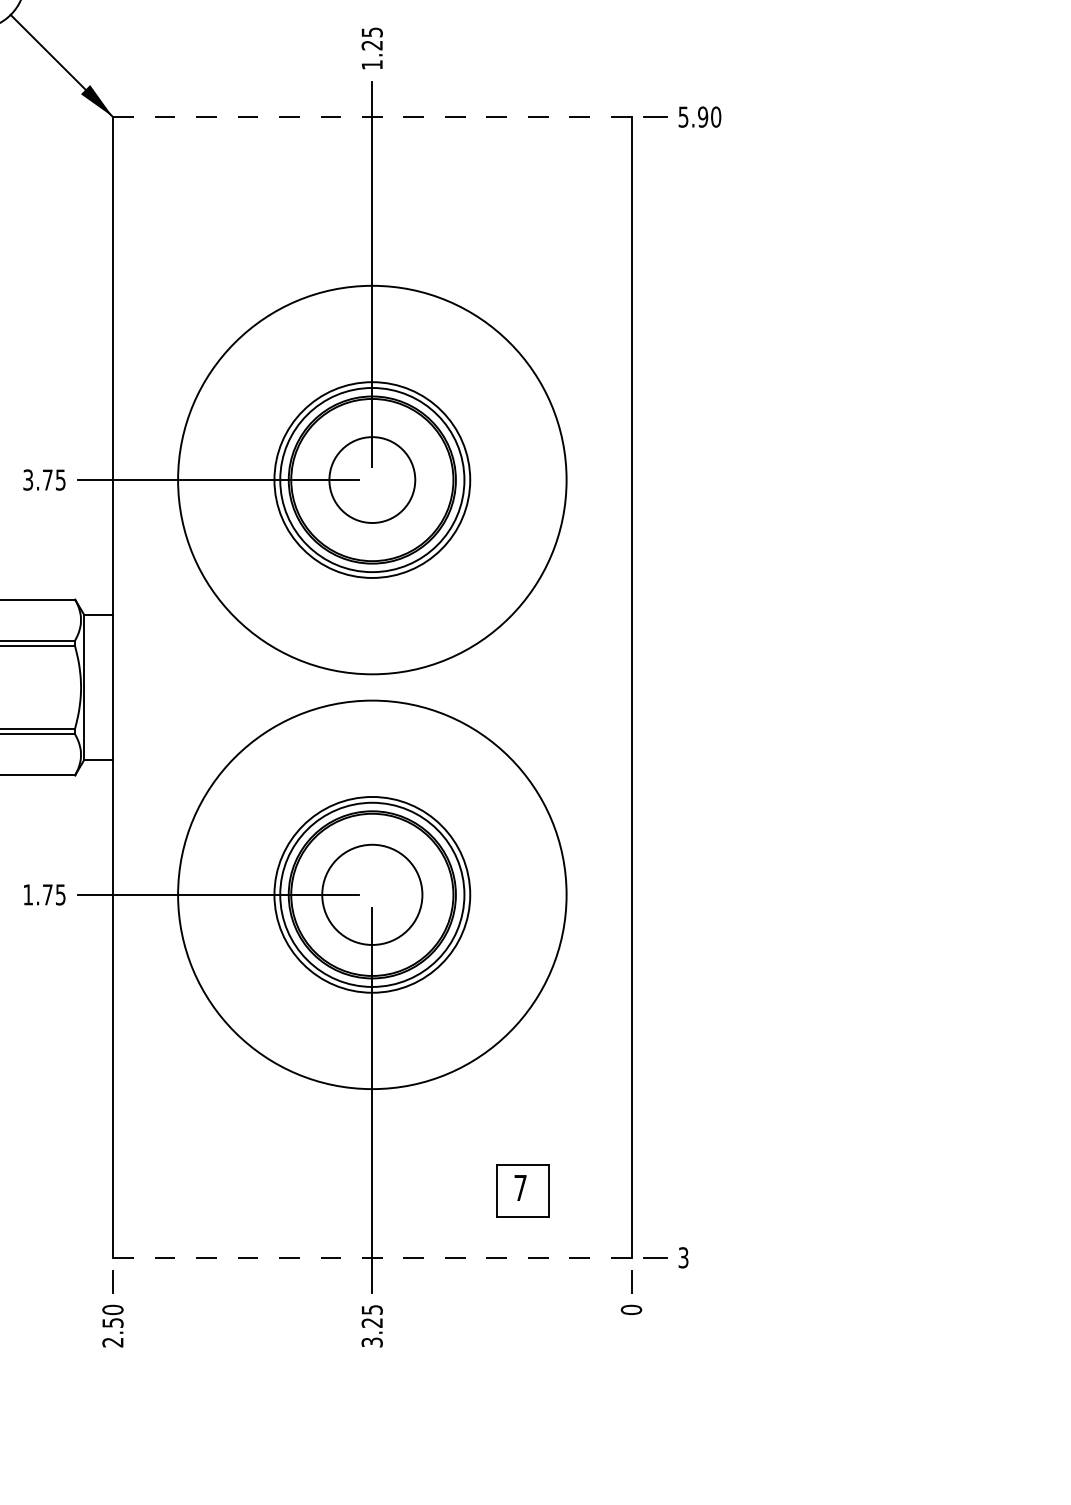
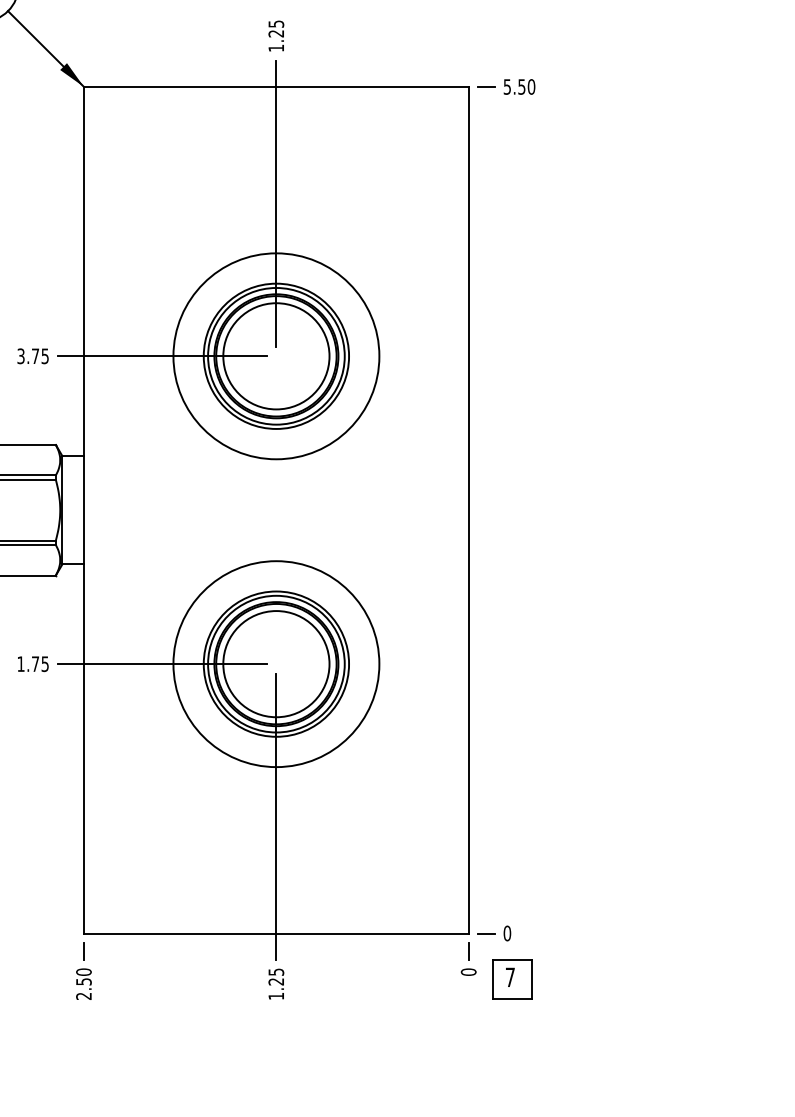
text: (703, 116) -> (522, 86), 5.90 -> 5.50
line: (372, 117) -> (276, 87), dashed -> solid
circle: (371, 479) -> (275, 355), size x1.67
circle: (372, 479) -> (276, 355), size x0.71
circle: (371, 894) -> (275, 663), size x1.43
circle: (372, 894) -> (276, 663), size x0.71
part: (522, 1190) -> (511, 979), moved
line: (372, 1257) -> (276, 933), dashed -> solid
text: (683, 1257) -> (507, 933), 3 -> 0
text: (371, 1342) -> (275, 996), 3.25 -> 1.25

